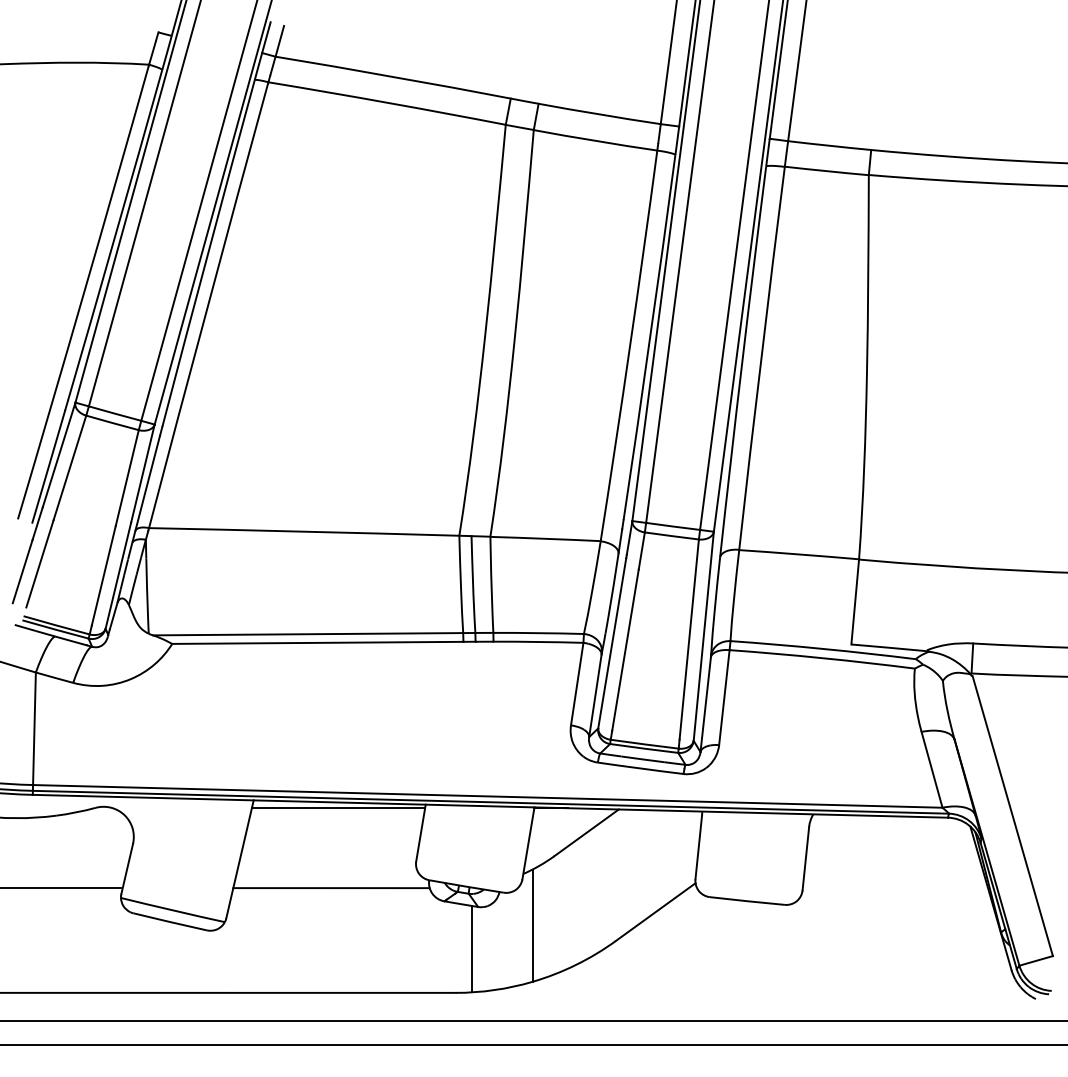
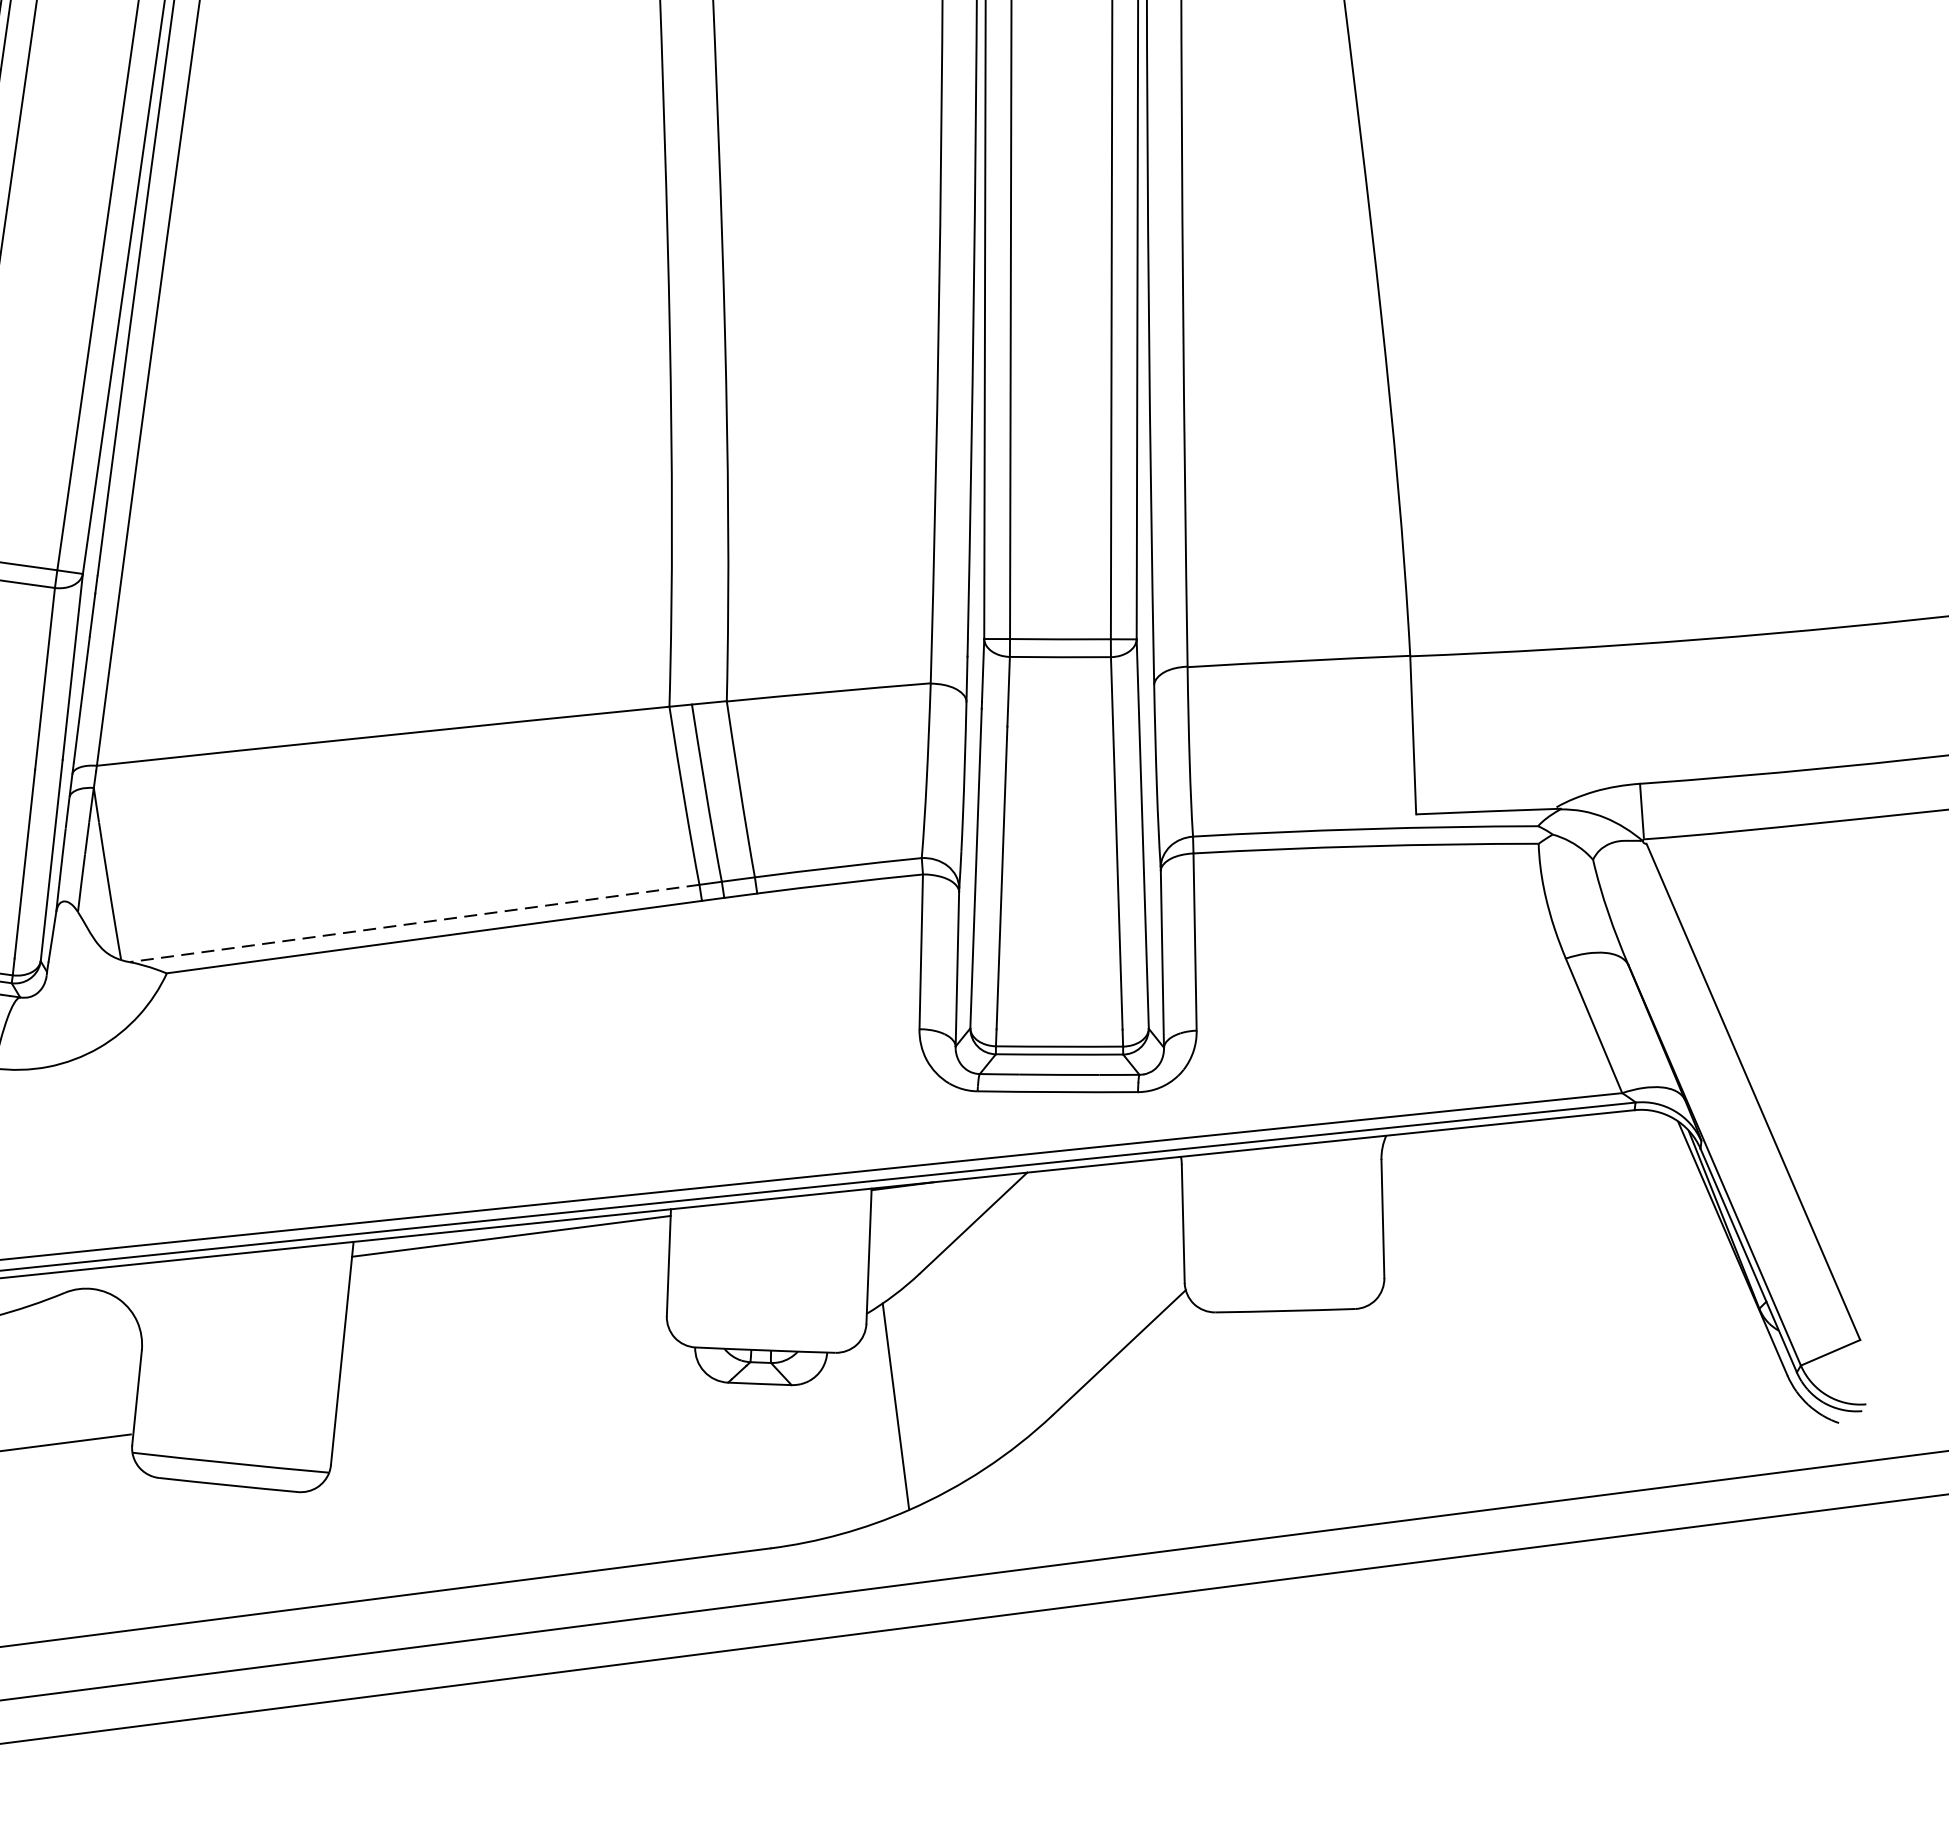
line: (307, 634) -> (413, 924), solid -> dashed
line: (331, 888) -> (517, 1385), removed
line: (471, 949) -> (789, 1464), removed

